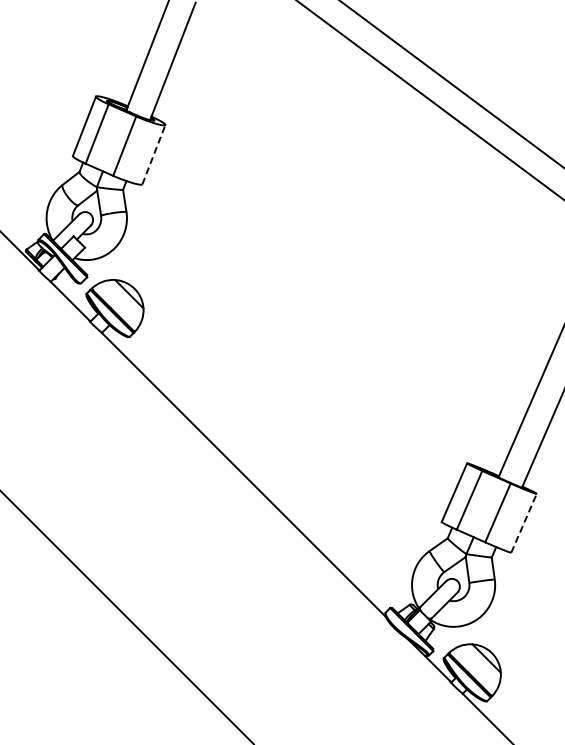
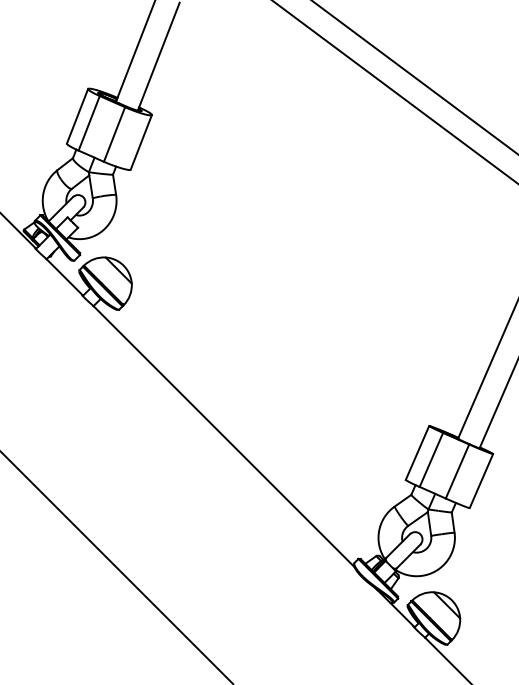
line: (153, 154) -> (140, 142), dashed -> solid
line: (524, 522) -> (481, 480), dashed -> solid

